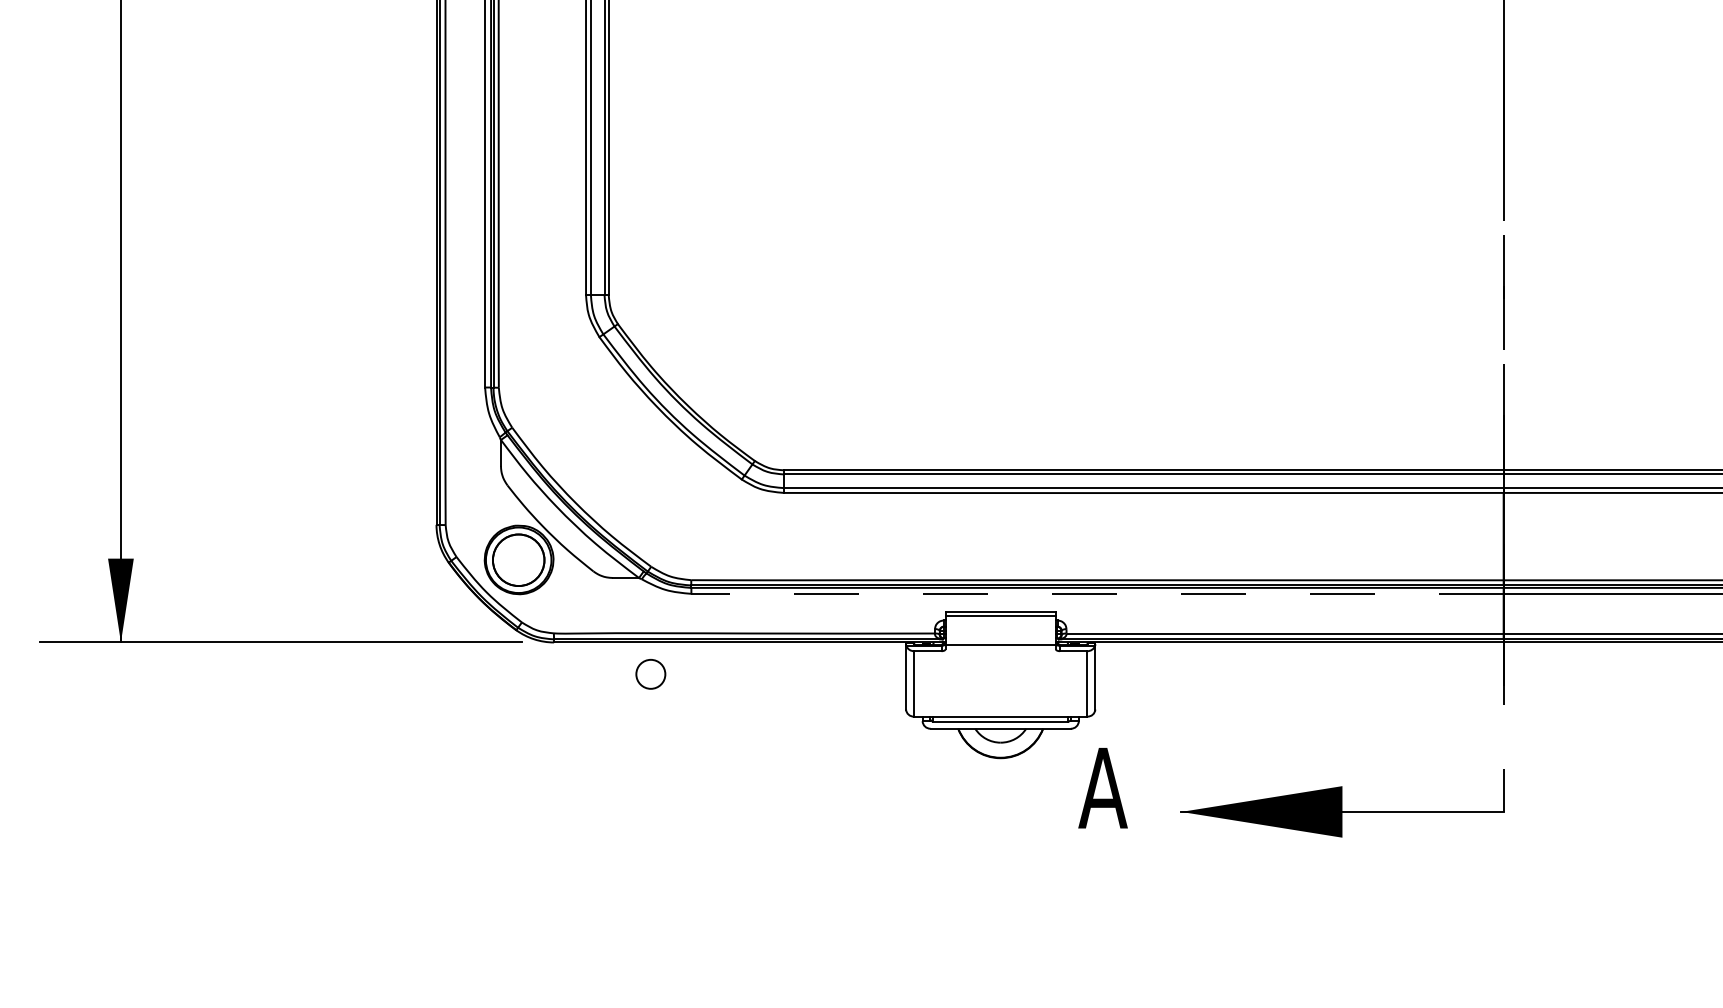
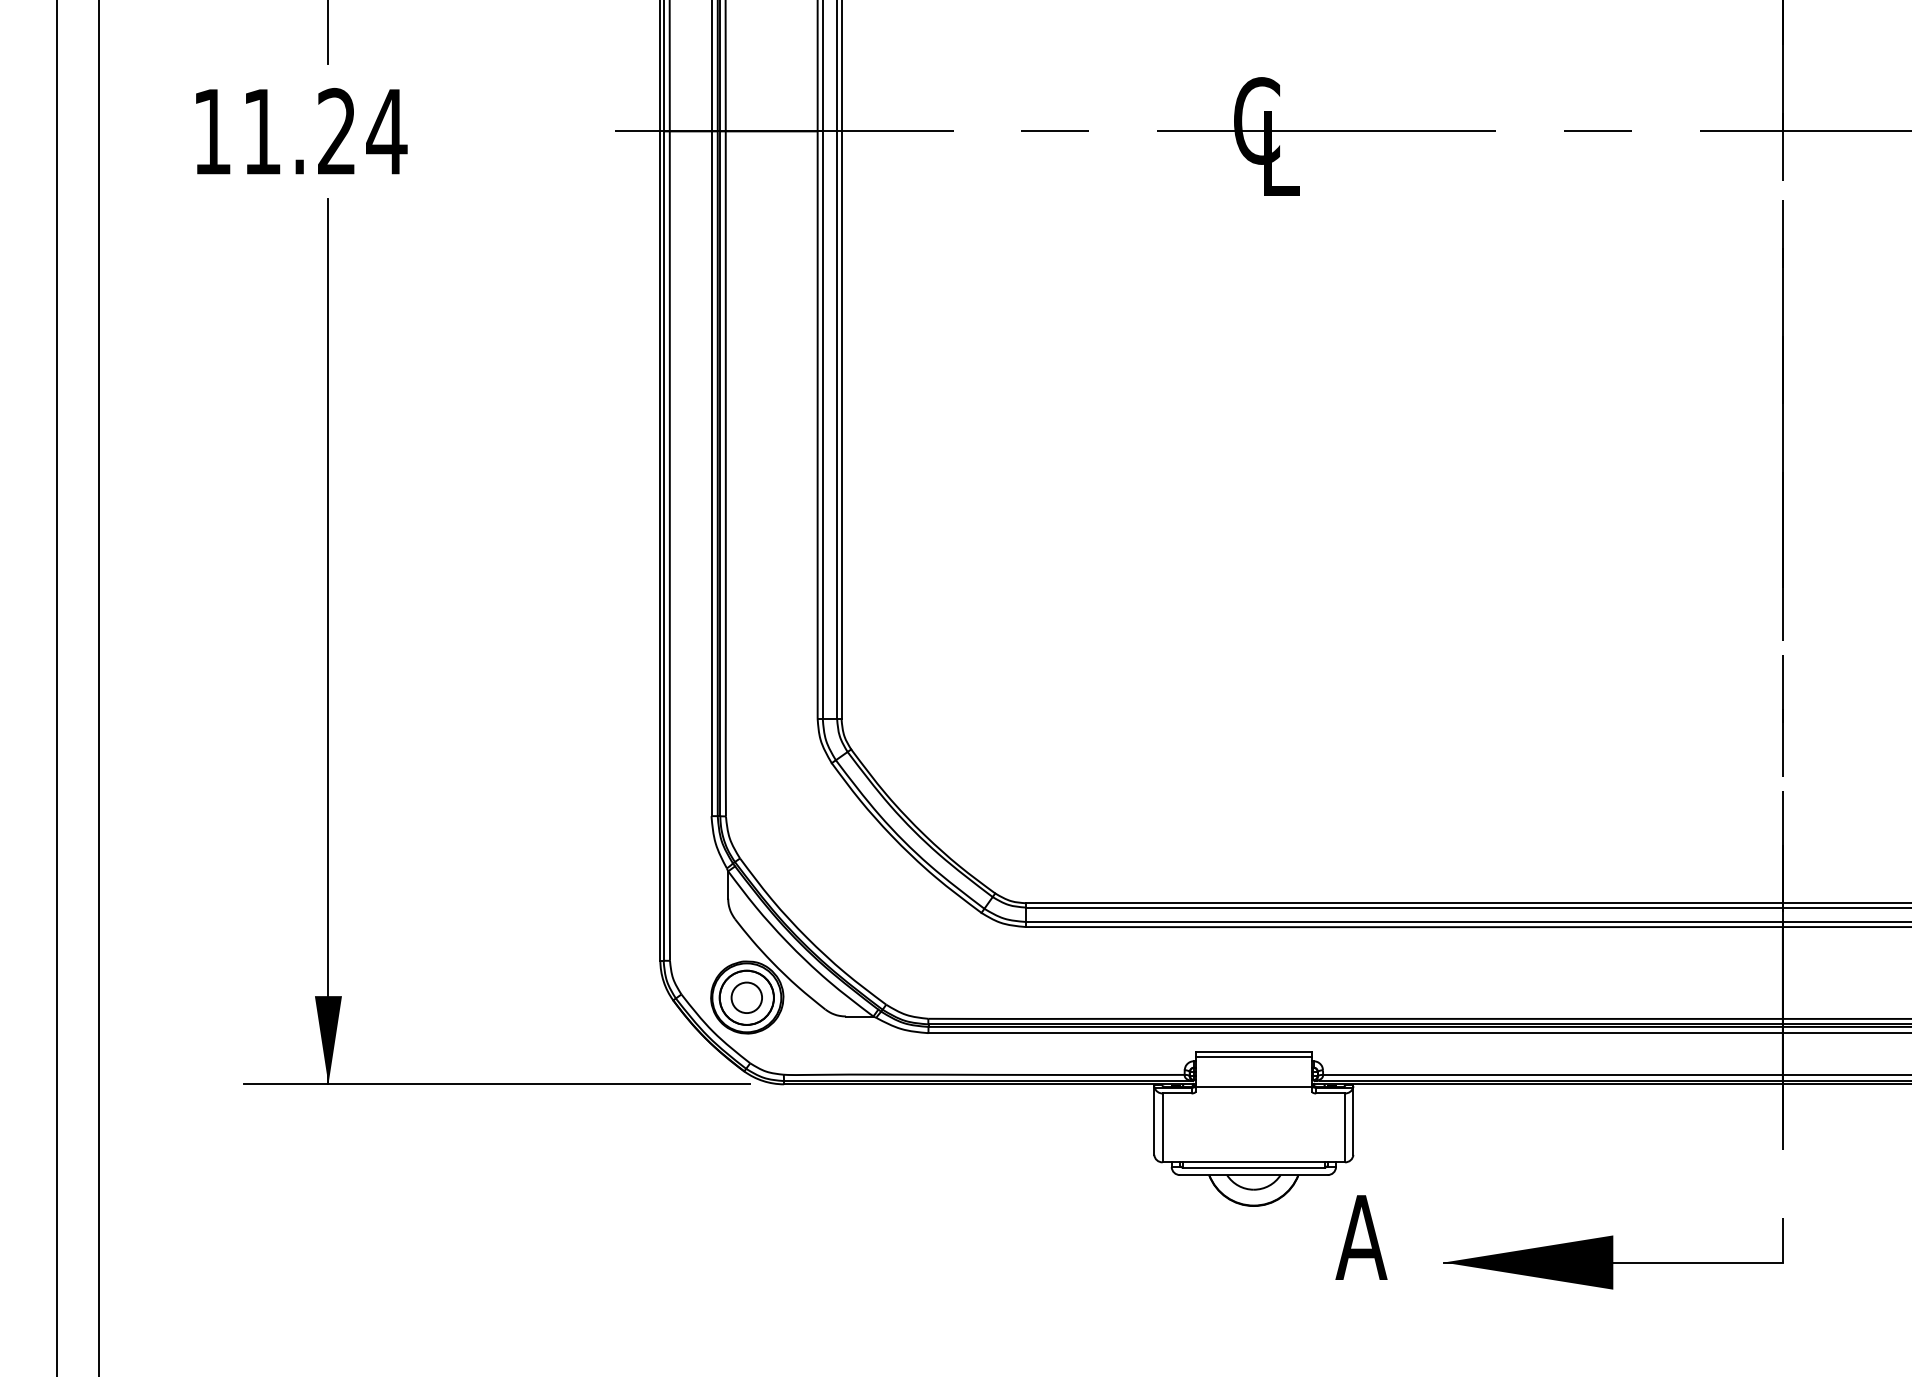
line: (1097, 594) -> (1355, 1033), dashed -> solid
circle: (650, 674) -> (746, 997), moved

